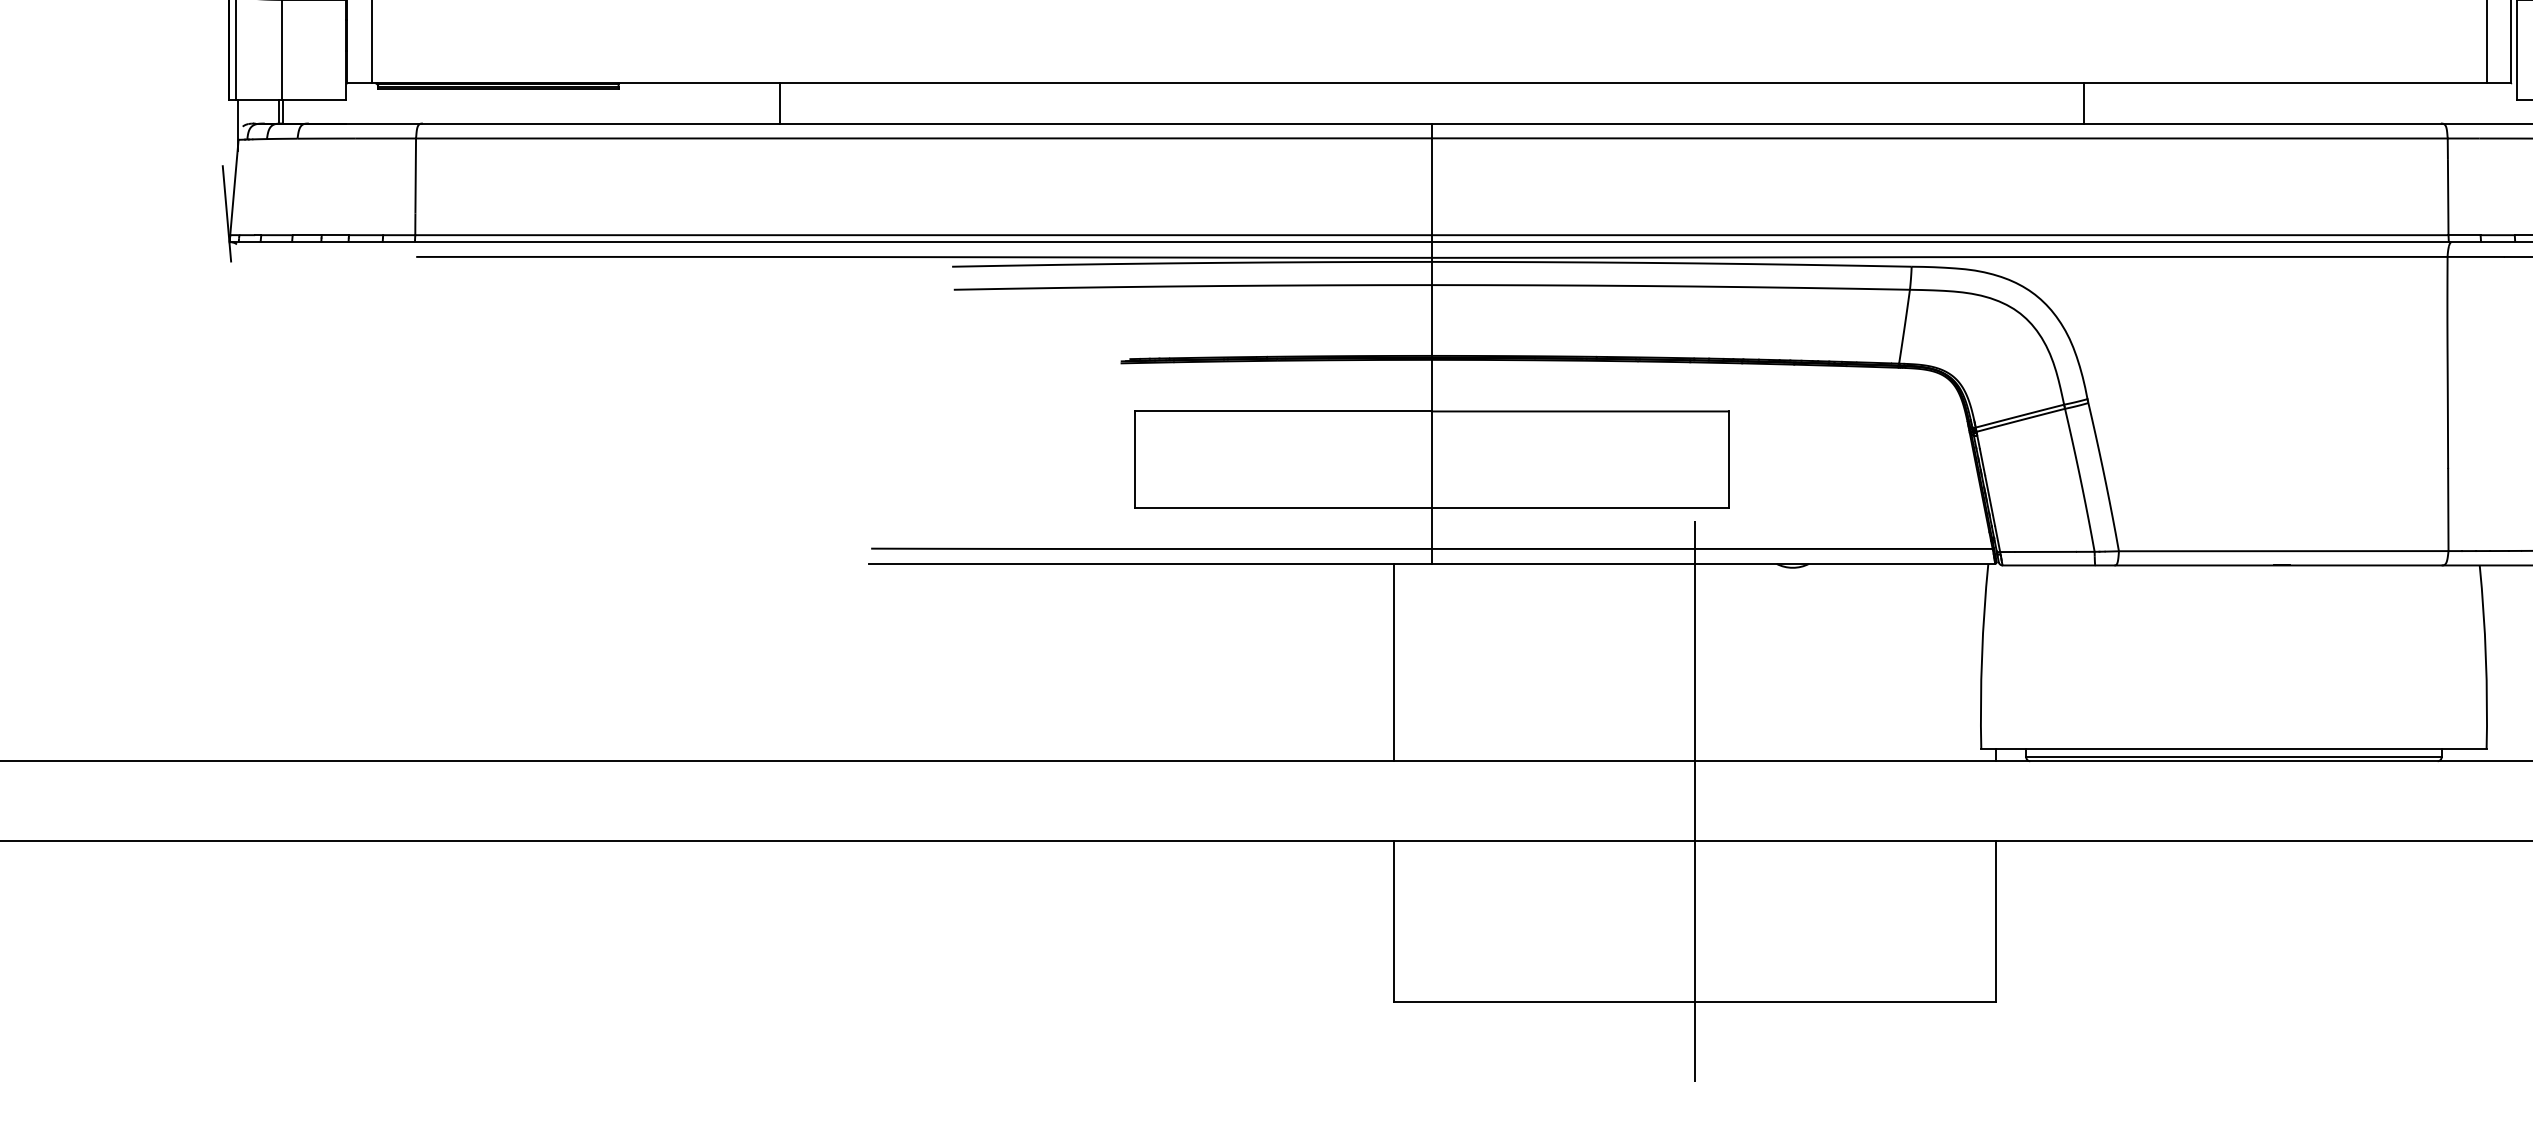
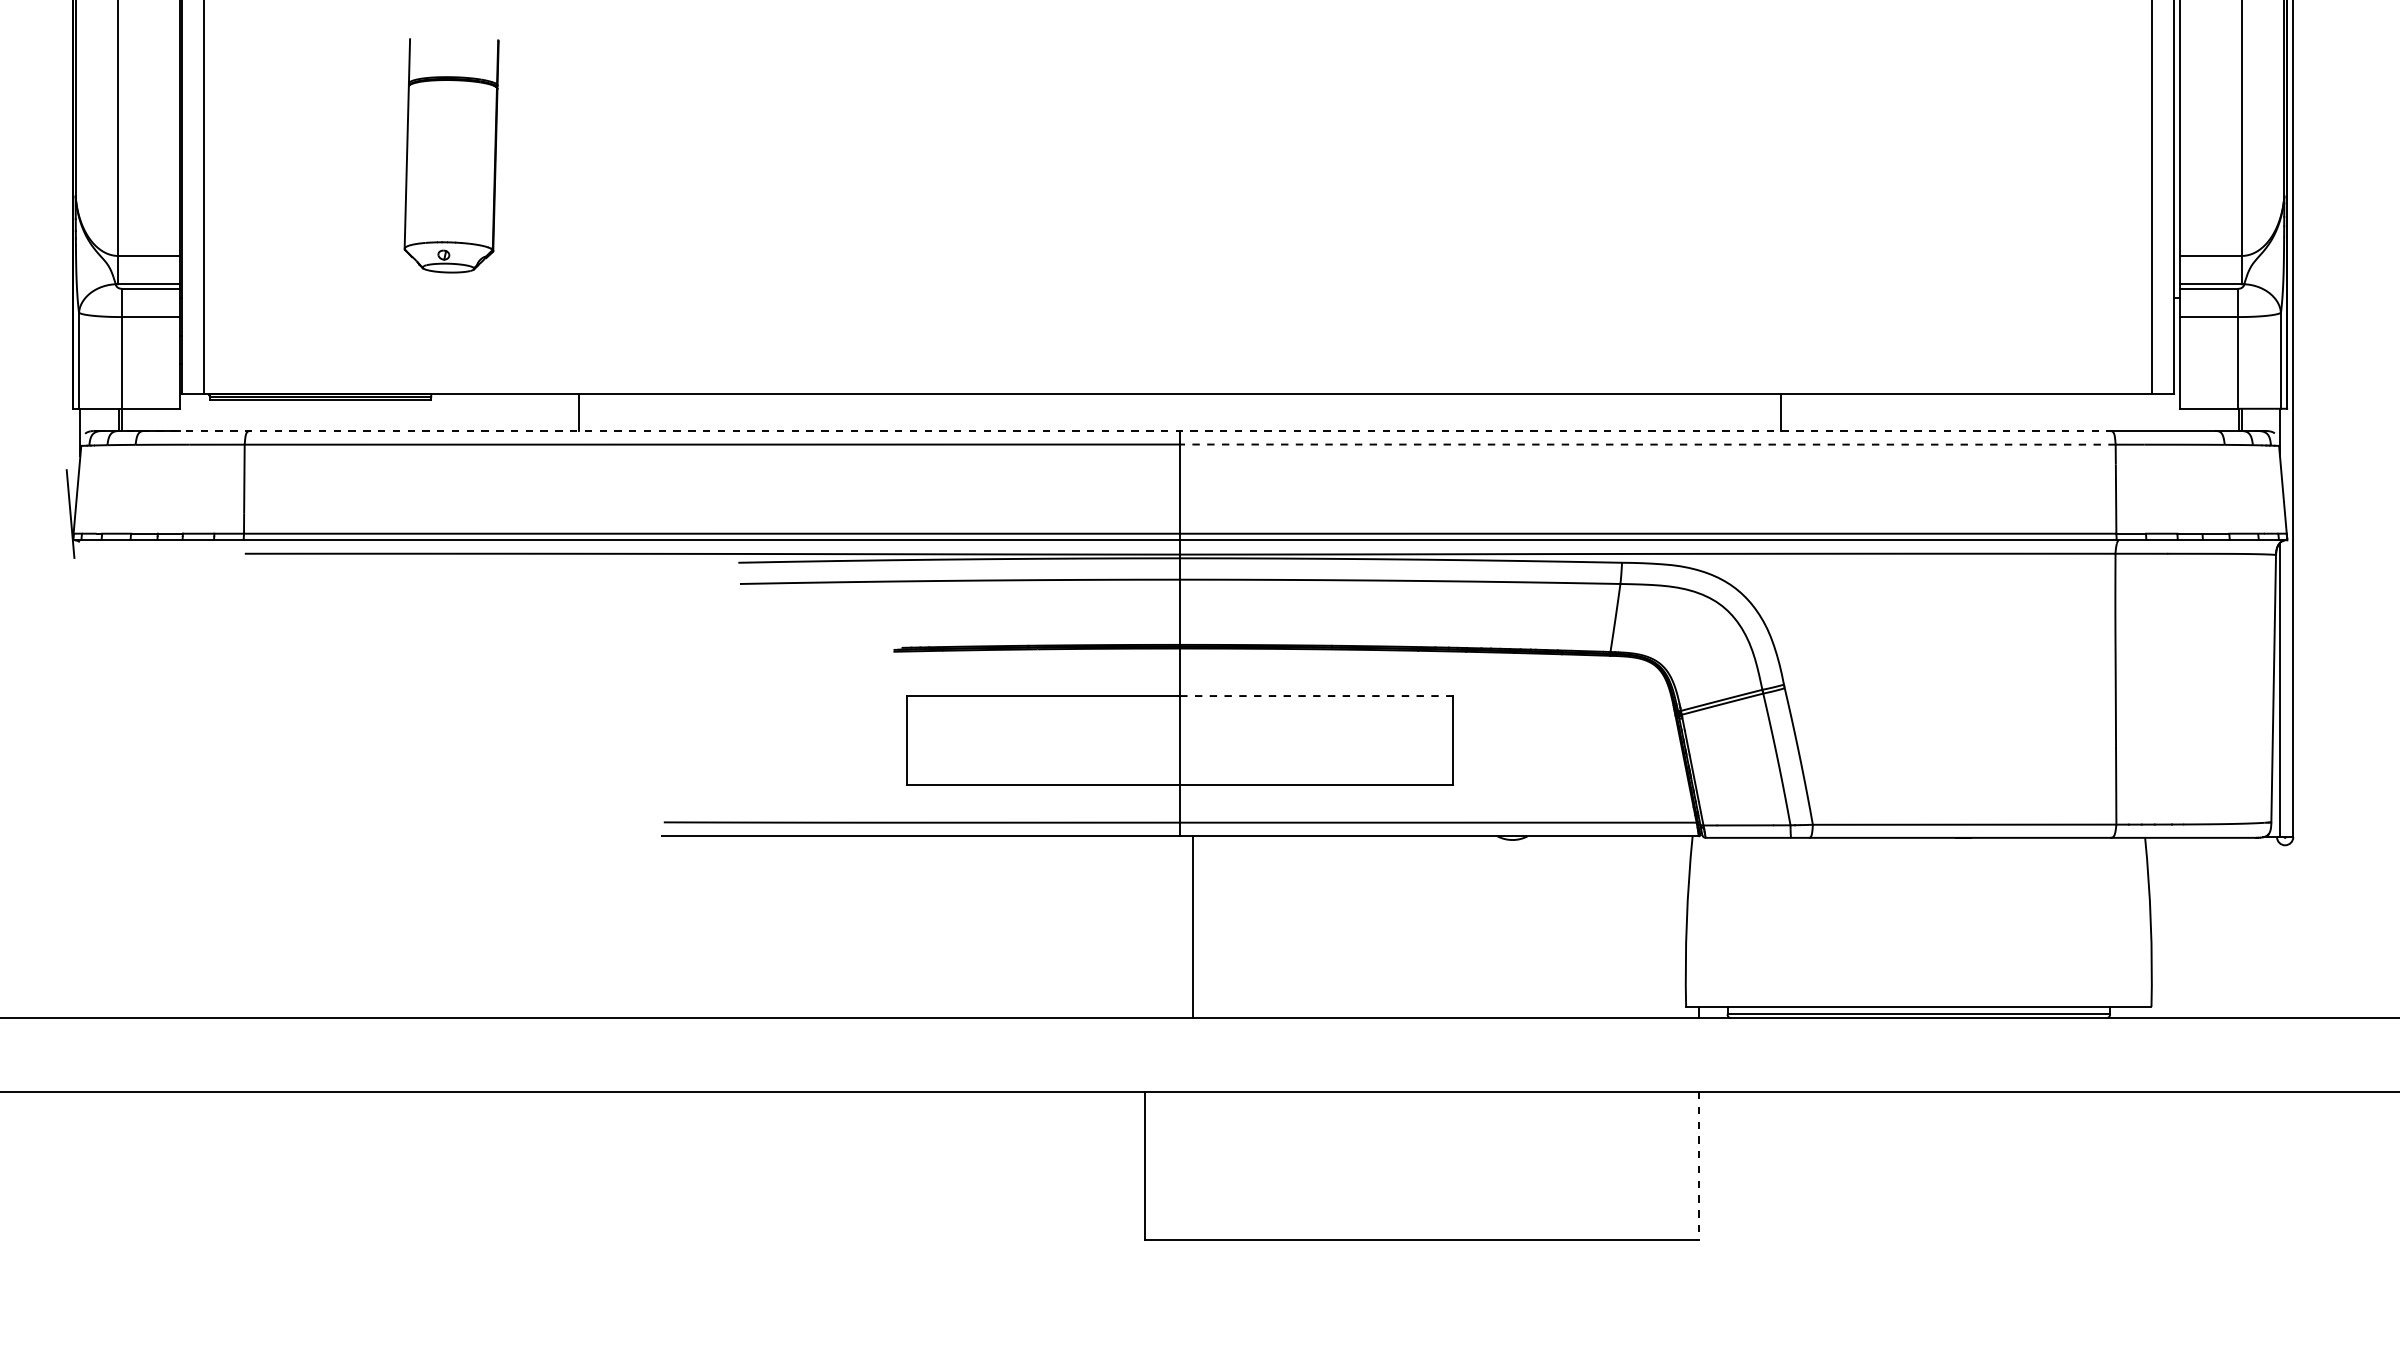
line: (1348, 123) -> (1103, 430), solid -> dashed
line: (1939, 138) -> (1647, 444), solid -> dashed
line: (1579, 411) -> (1316, 696), solid -> dashed
line: (1394, 662) -> (1193, 927), moved
line: (1695, 800) -> (1422, 1054), removed
line: (1995, 921) -> (1699, 1165), solid -> dashed

